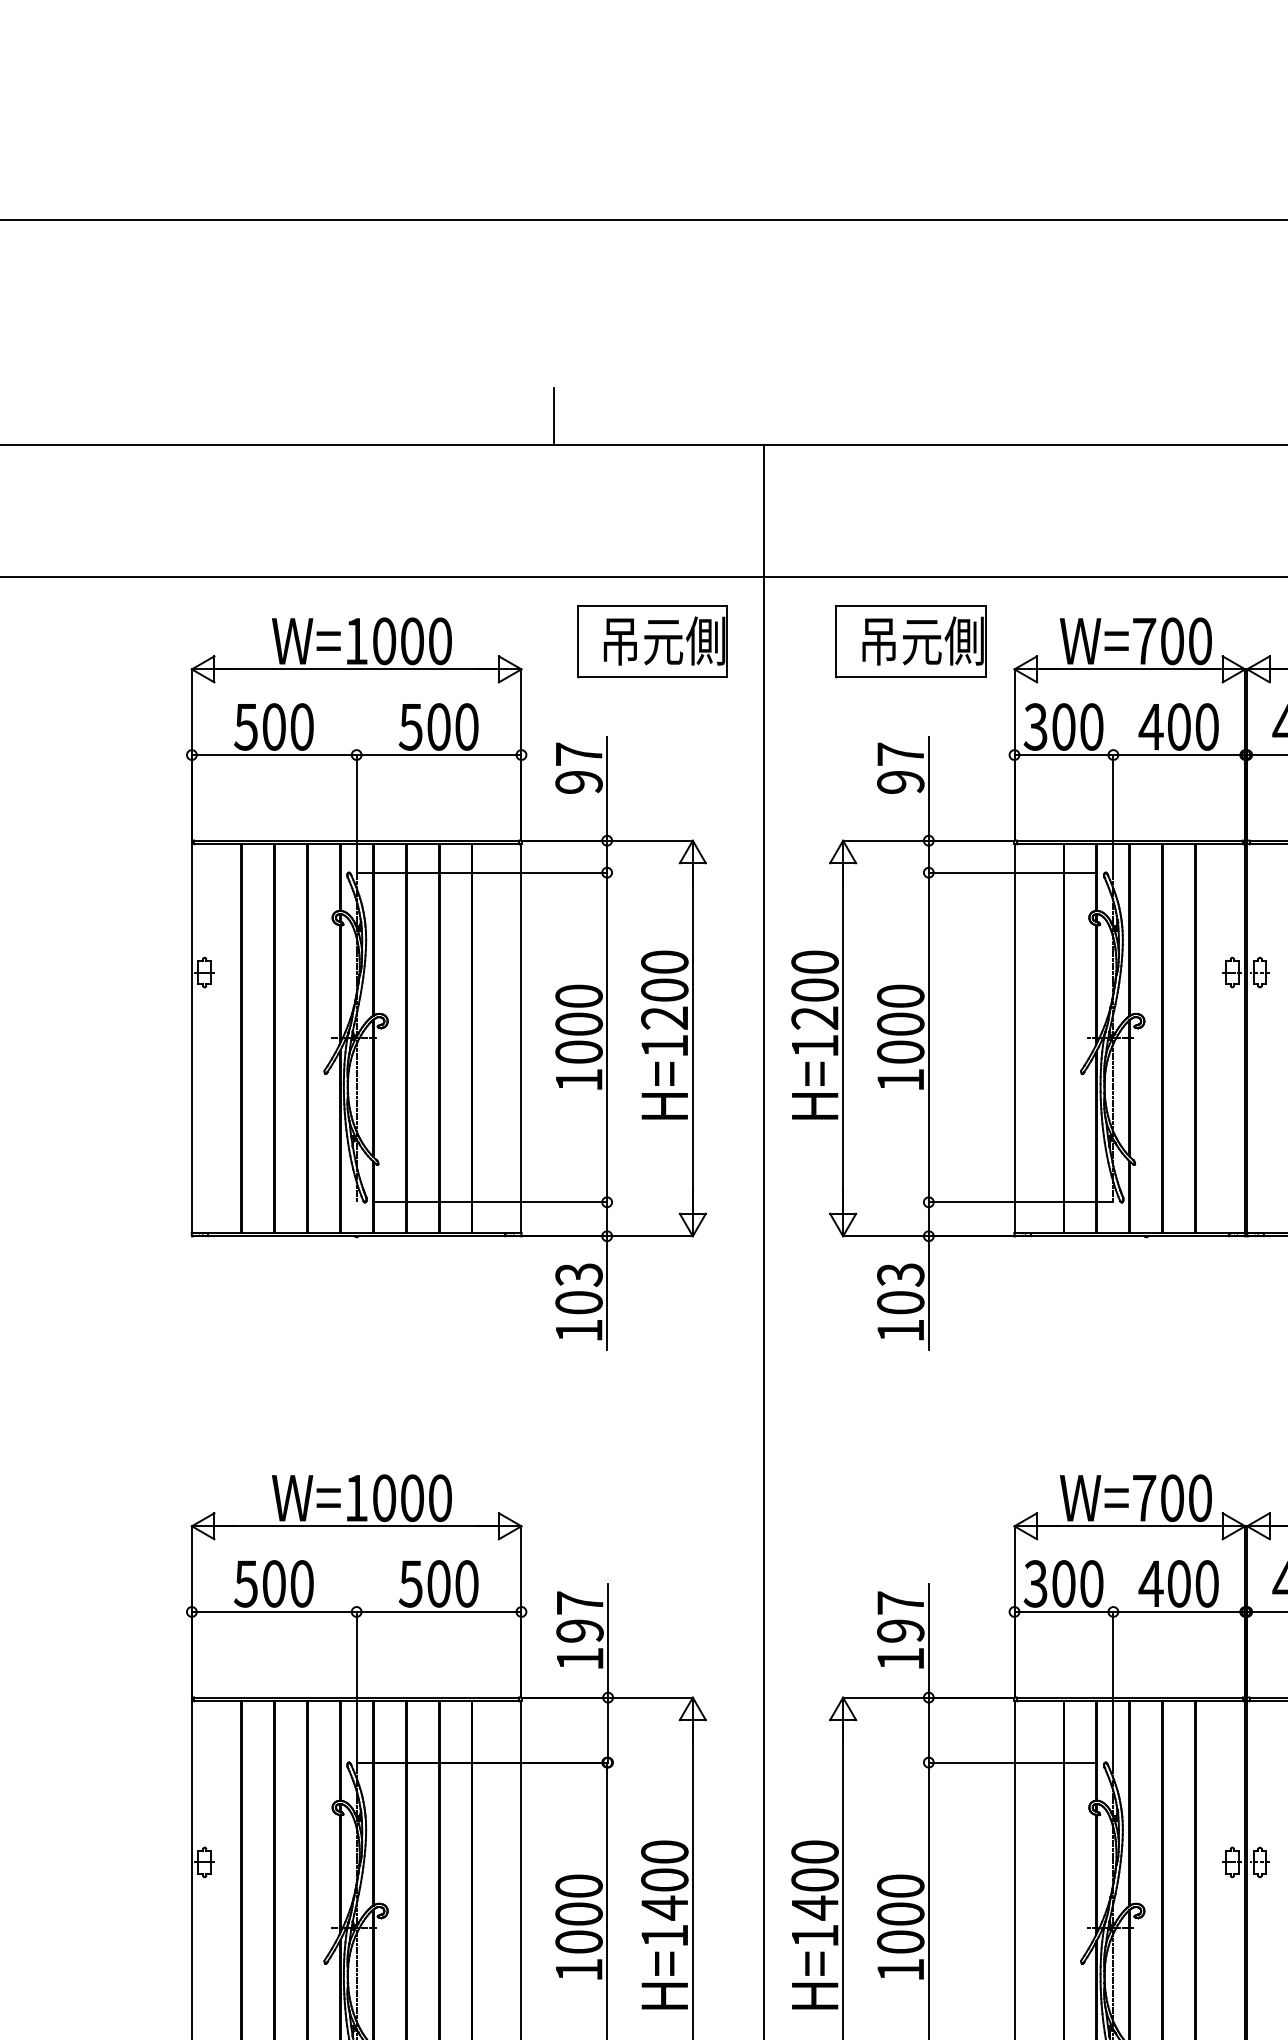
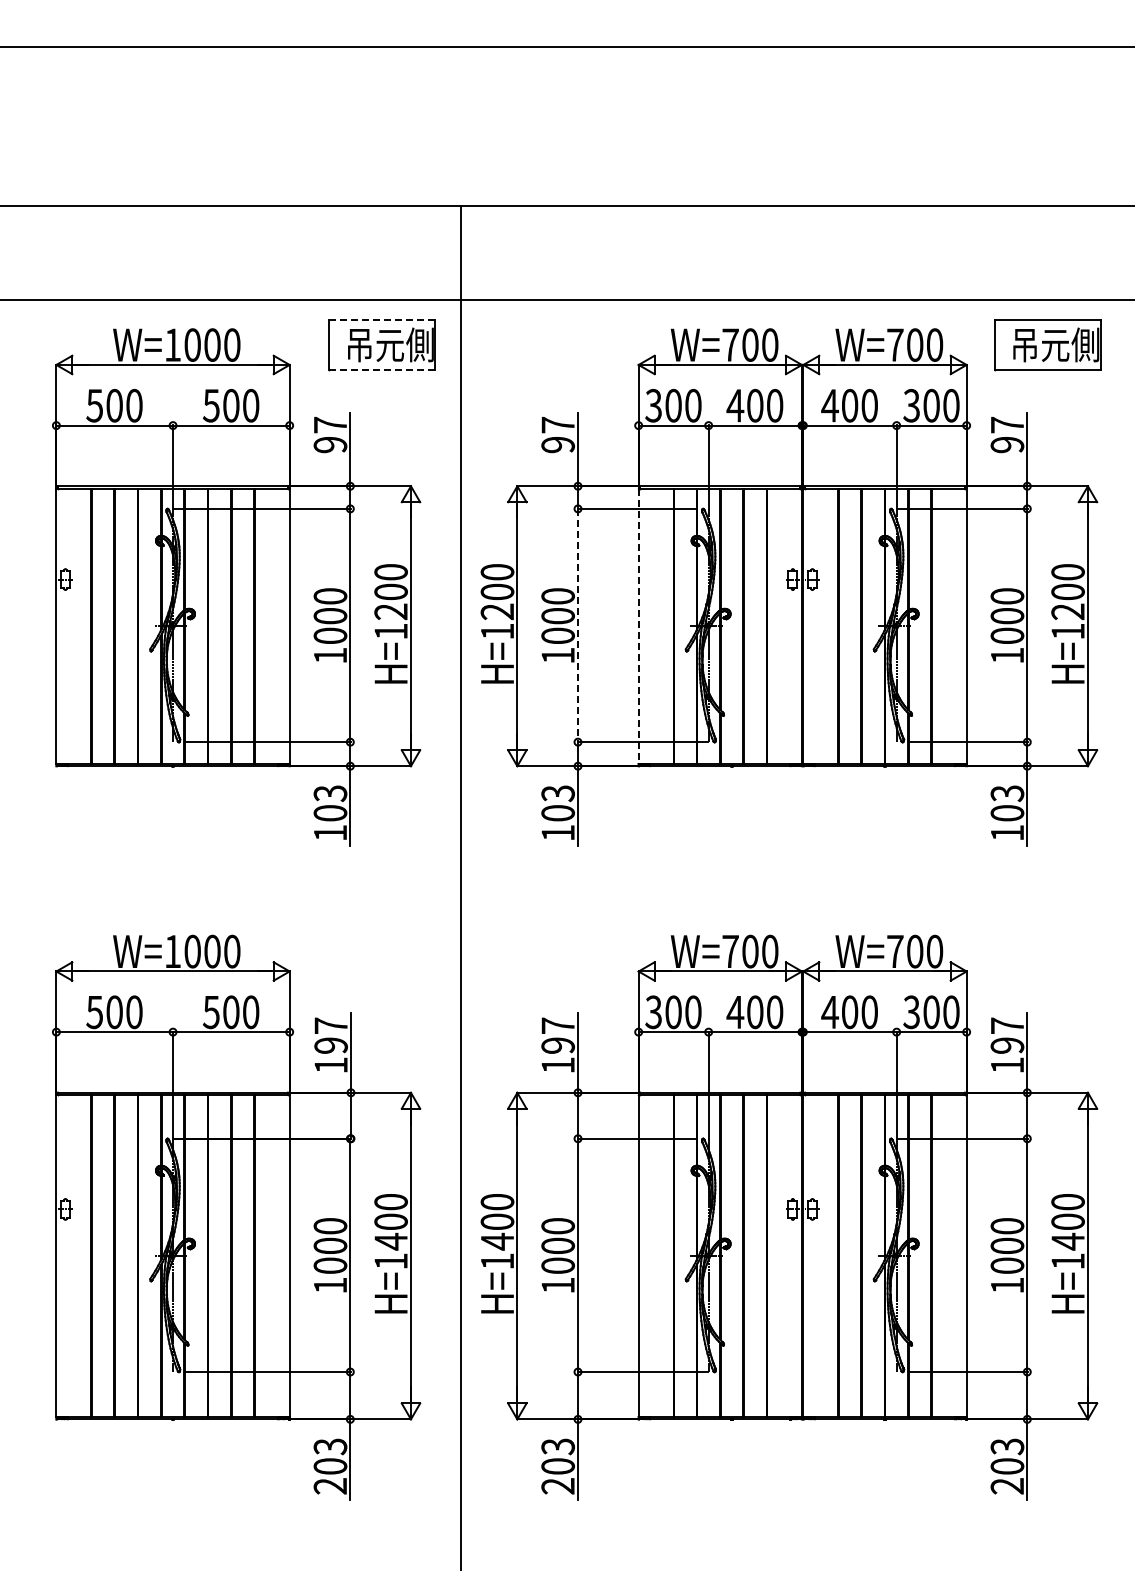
line: (555, 415) -> (313, 185), removed
line: (652, 606) -> (382, 320), solid -> dashed
part: (911, 641) -> (565, 345), removed
line: (651, 677) -> (381, 370), solid -> dashed
line: (929, 1037) -> (578, 625), solid -> dashed
line: (1014, 1038) -> (638, 626), solid -> dashed

